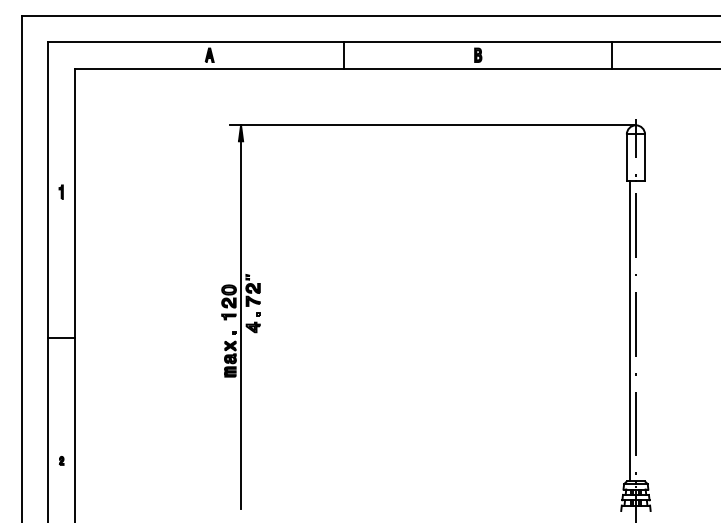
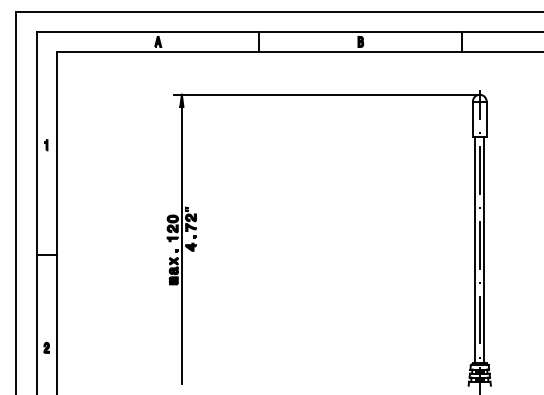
line: (641, 331) -> (483, 250), added
part: (61, 460) -> (46, 347), size x1.67

